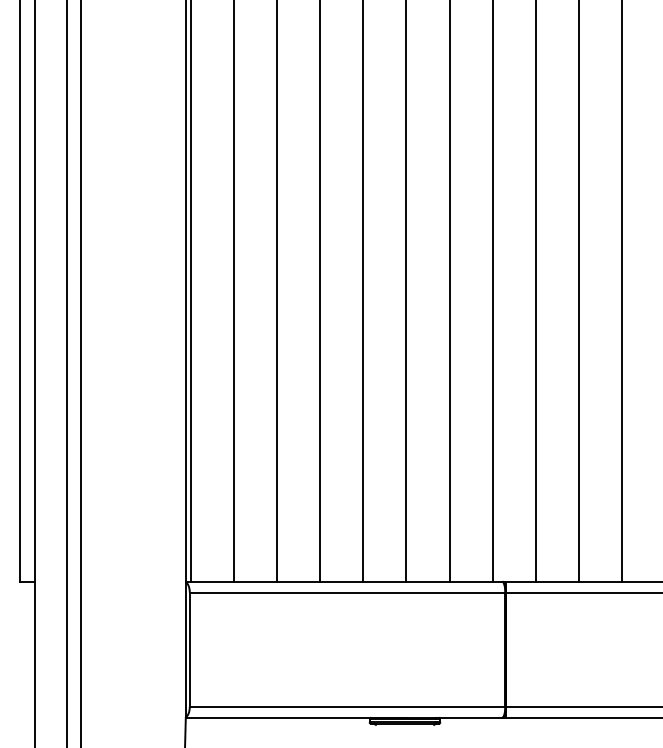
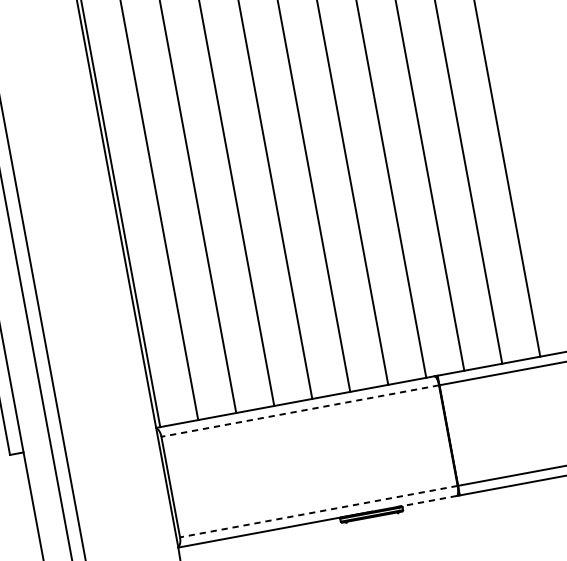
line: (347, 592) -> (300, 410), solid -> dashed
line: (347, 706) -> (318, 511), solid -> dashed
line: (467, 717) -> (426, 501), solid -> dashed

